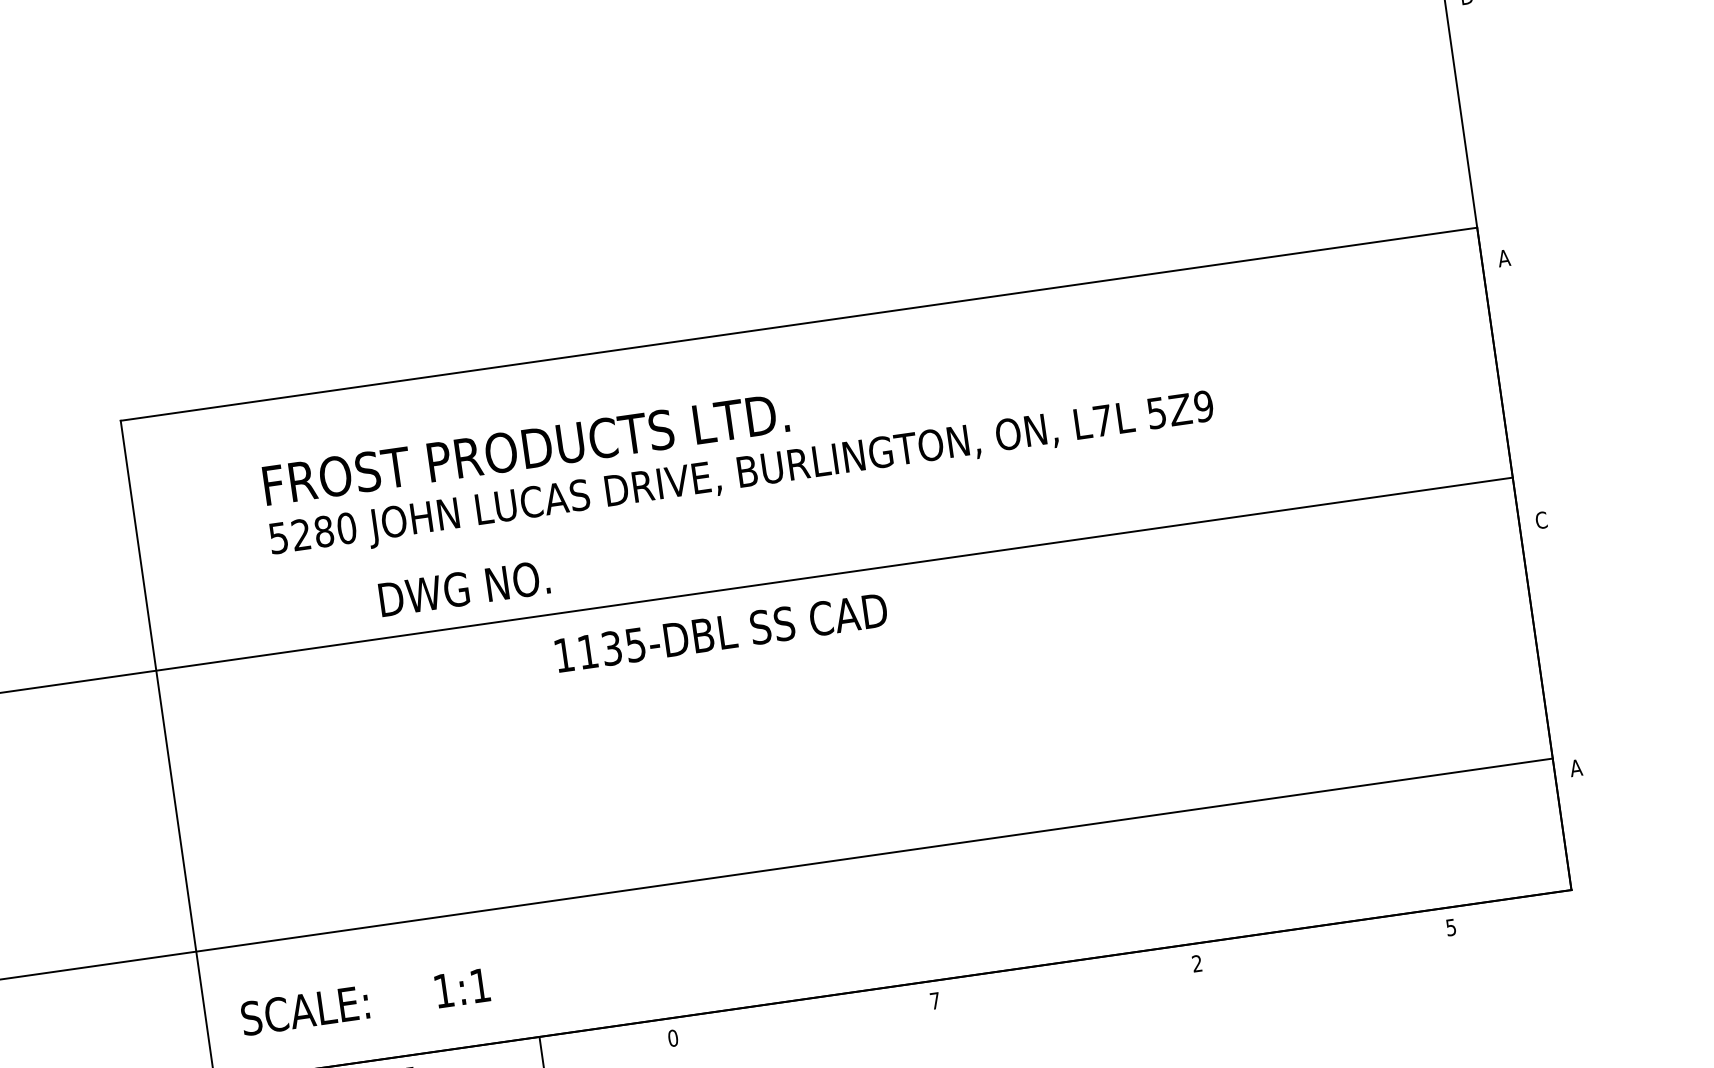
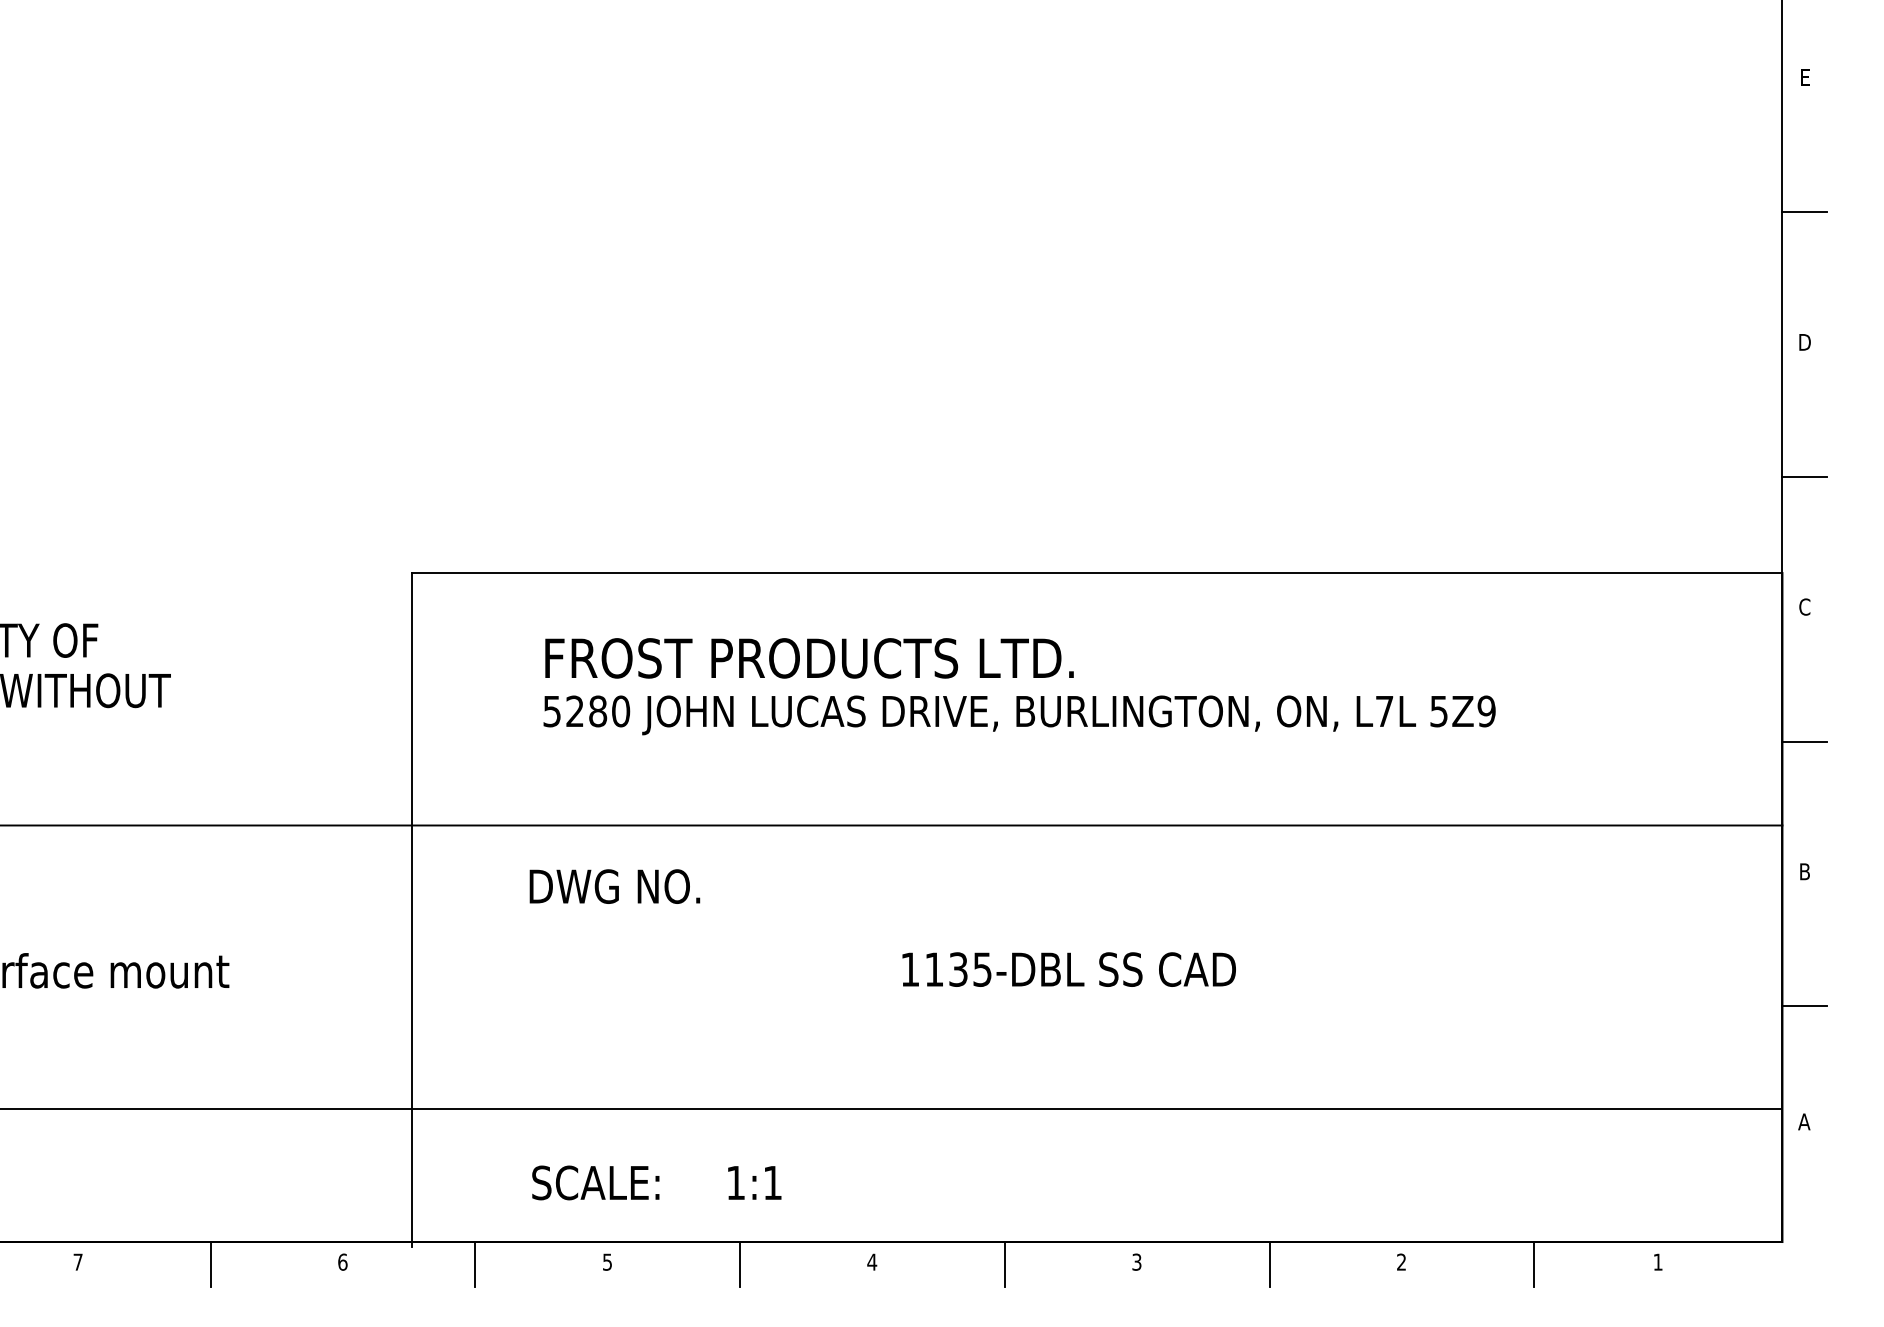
line: (1485, 130) -> (1804, 477), added
text: (1503, 257) -> (1804, 606), A -> C
line: (1522, 391) -> (1804, 741), added
text: (1541, 520) -> (1804, 871), C -> B
text: (463, 588) -> (614, 886), moved
text: (720, 632) -> (1068, 969), moved
line: (1560, 653) -> (1804, 1006), added
text: (1450, 926) -> (1657, 1261), 5 -> 1
line: (1329, 947) -> (1534, 1264), added
line: (1066, 984) -> (1269, 1264), added
text: (934, 1000) -> (1136, 1261), 7 -> 3
text: (365, 1001) -> (656, 1182), moved
line: (804, 1021) -> (1004, 1264), added
text: (673, 1037) -> (872, 1261), 0 -> 4

